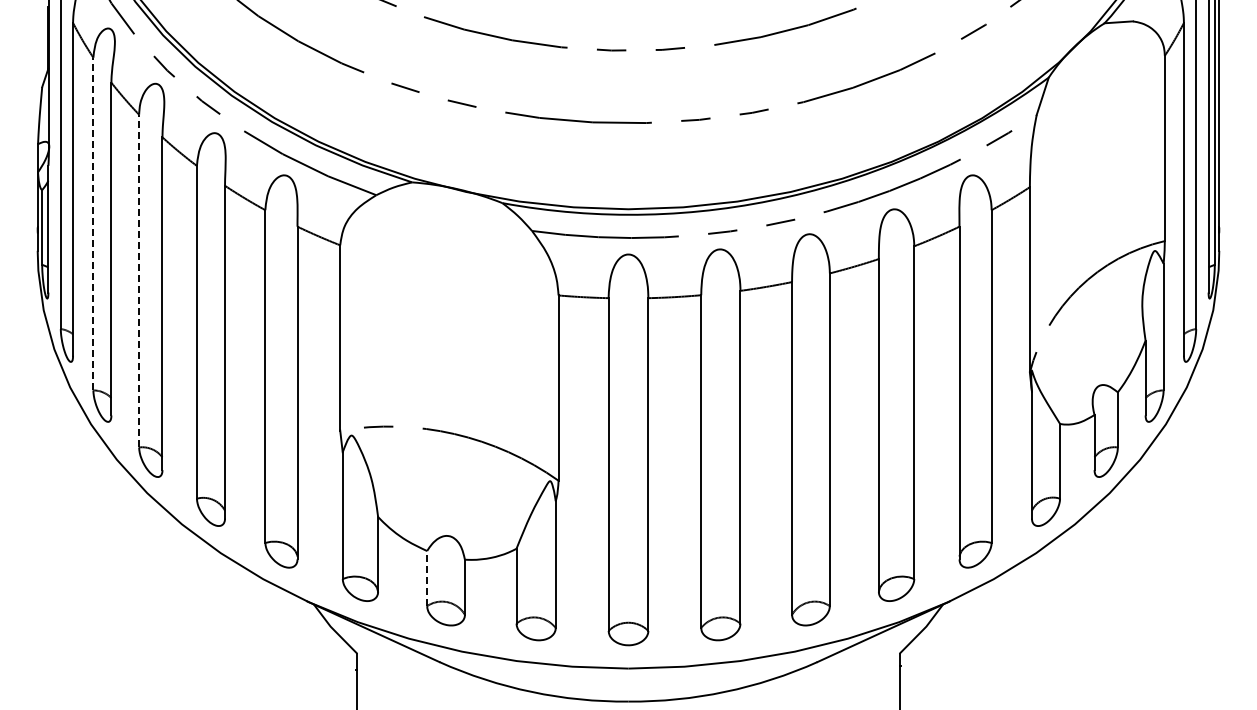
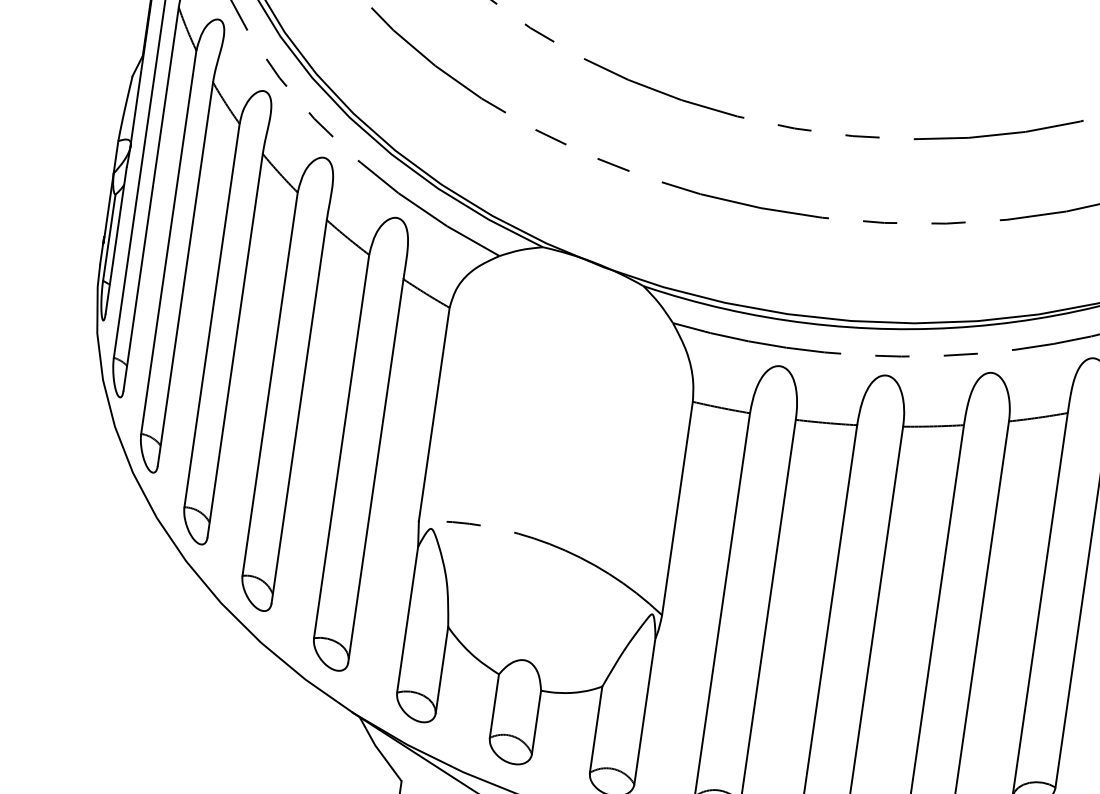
line: (93, 223) -> (169, 241), dashed -> solid
line: (139, 280) -> (212, 315), dashed -> solid
line: (427, 578) -> (494, 706), dashed -> solid

